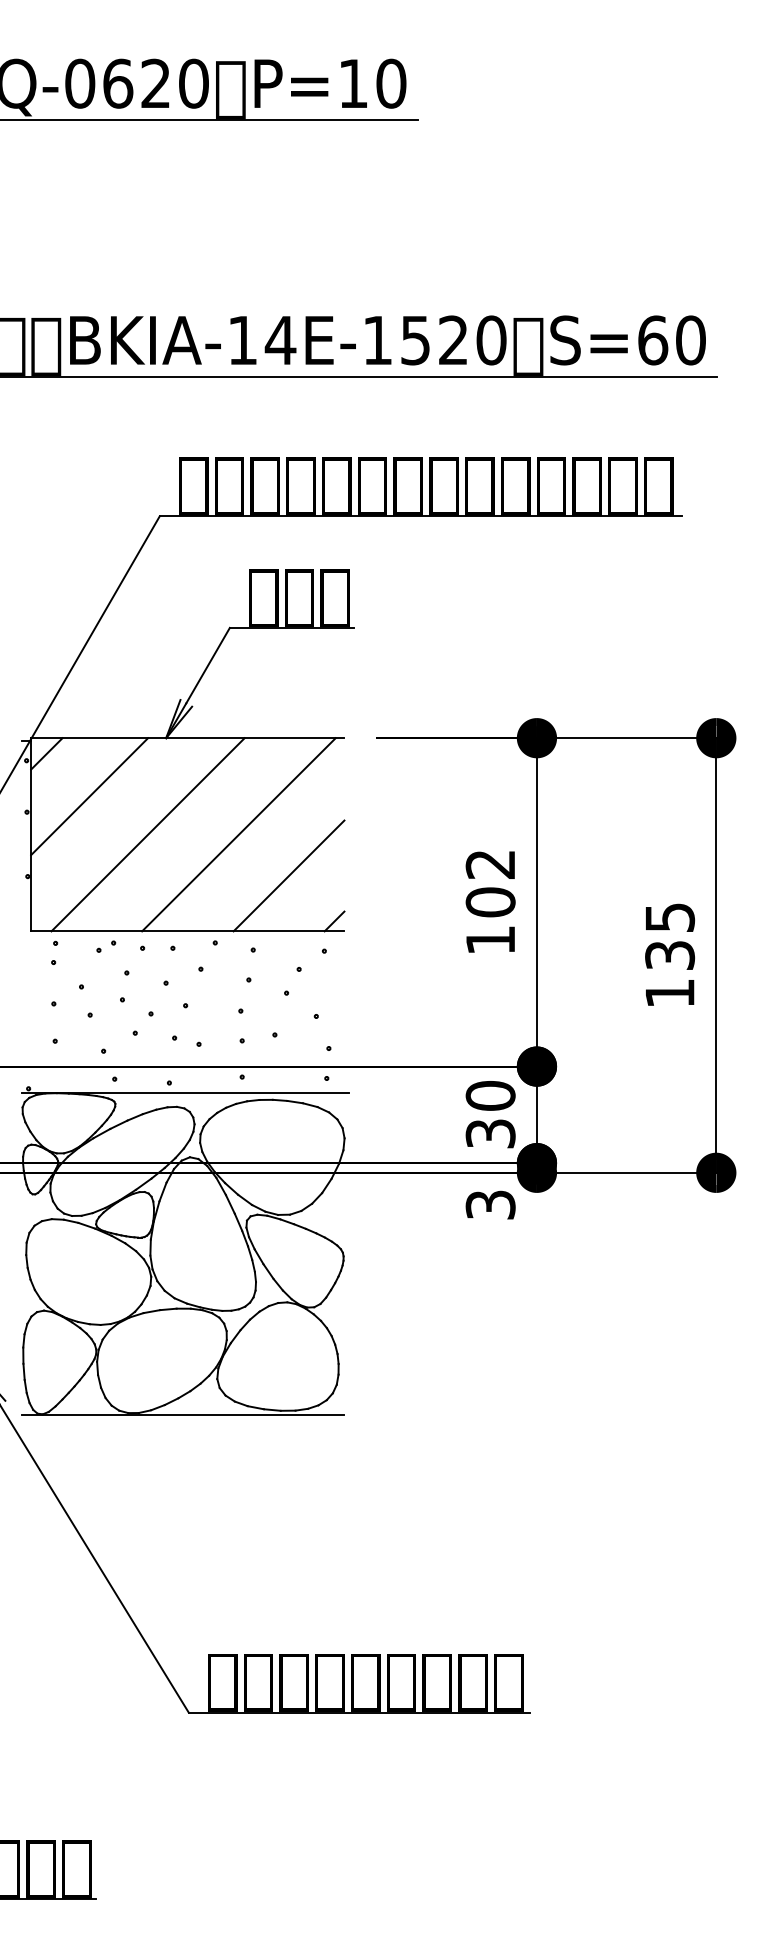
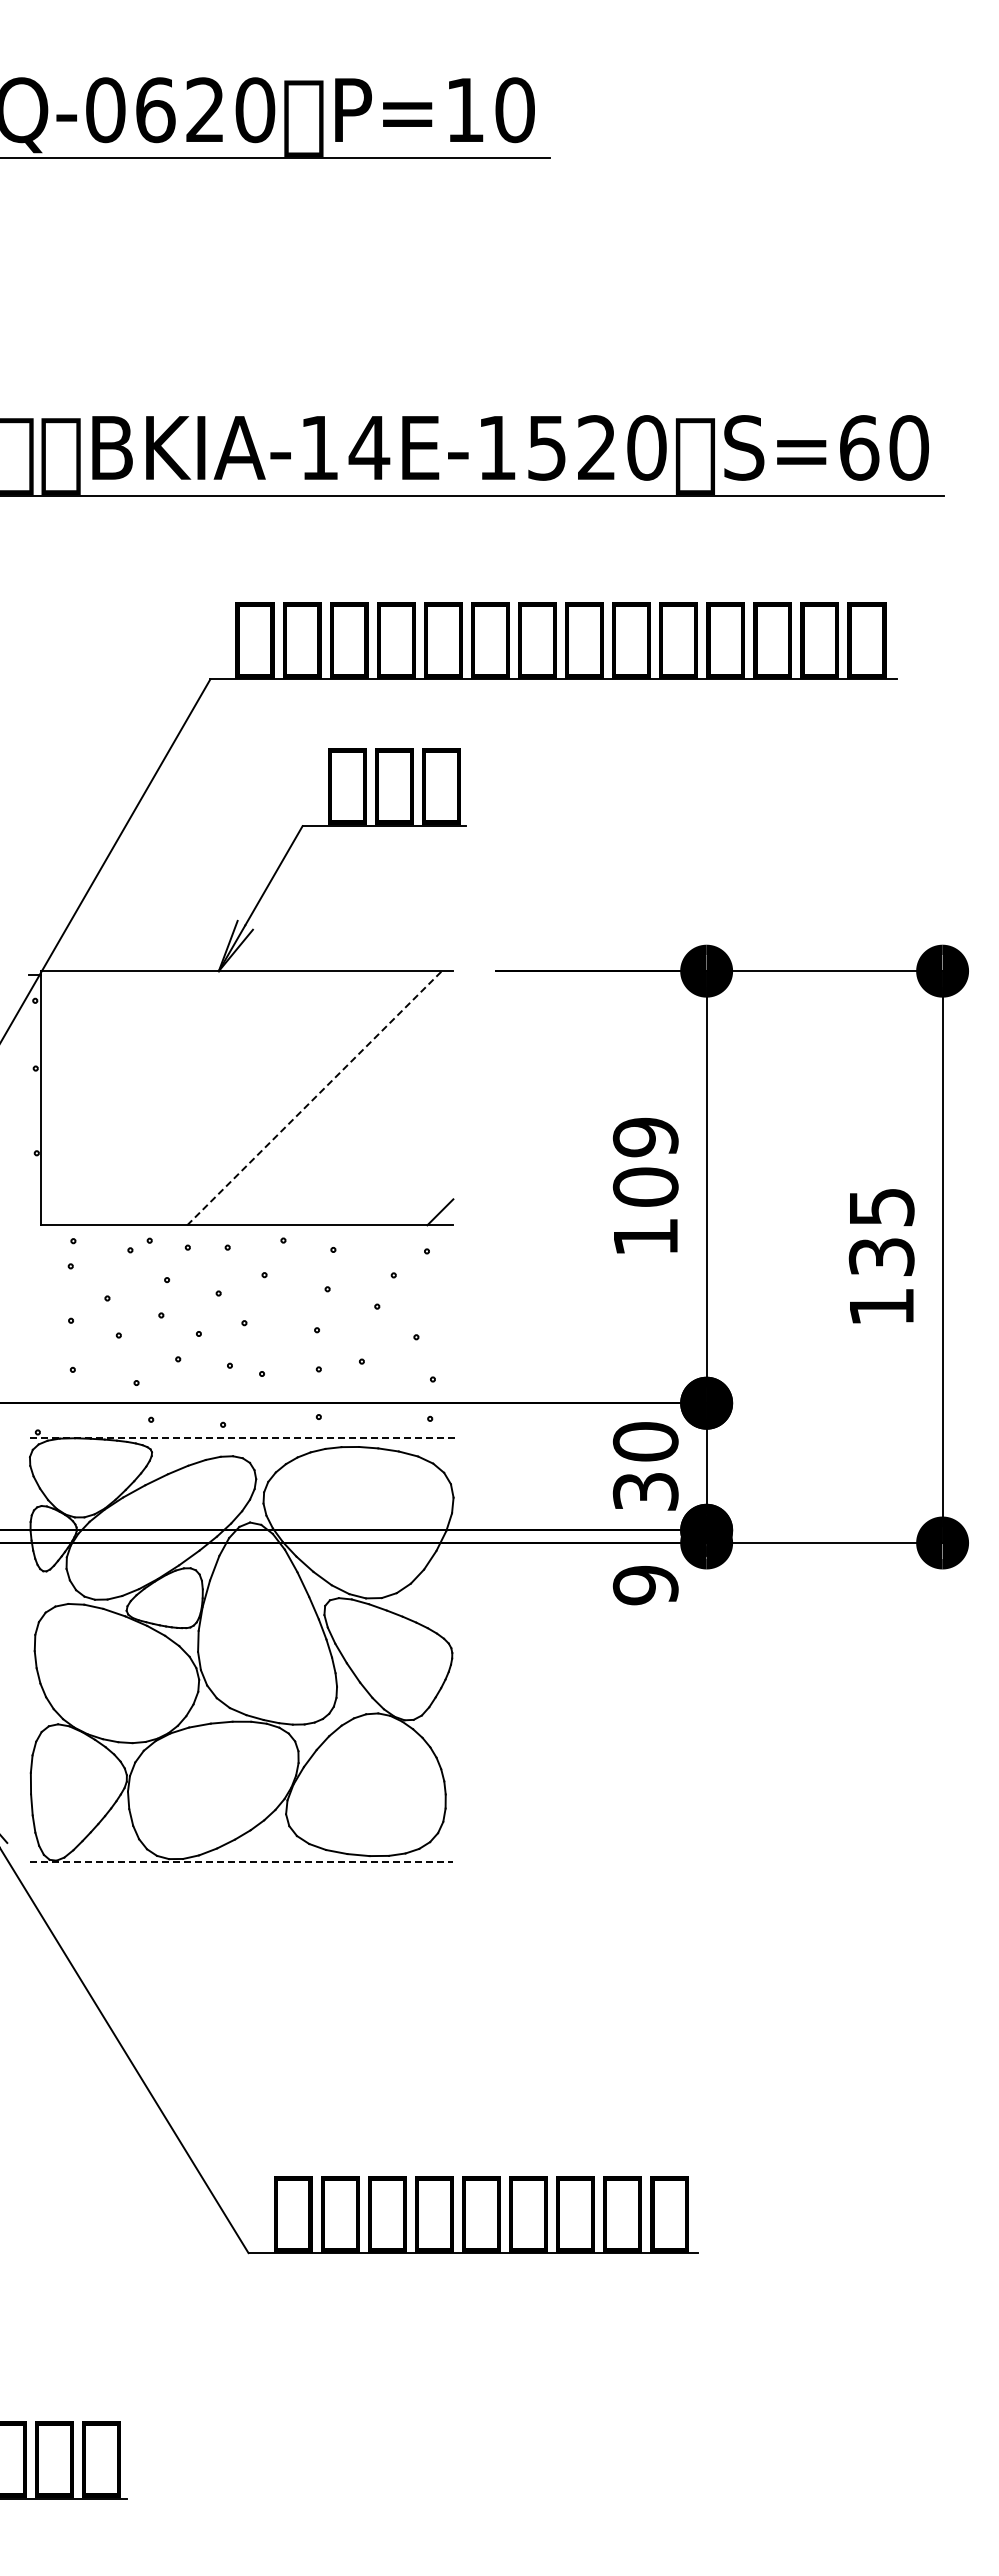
line: (46, 753) -> (61, 991), removed
line: (89, 796) -> (118, 1047), removed
line: (147, 834) -> (194, 1098), removed
line: (238, 834) -> (314, 1098), solid -> dashed
text: (490, 864) -> (645, 1137), 102 -> 109
line: (289, 876) -> (380, 1152), removed
line: (185, 1092) -> (244, 1437), solid -> dashed
text: (490, 1205) -> (645, 1585), 3 -> 9
line: (183, 1414) -> (241, 1861), solid -> dashed

